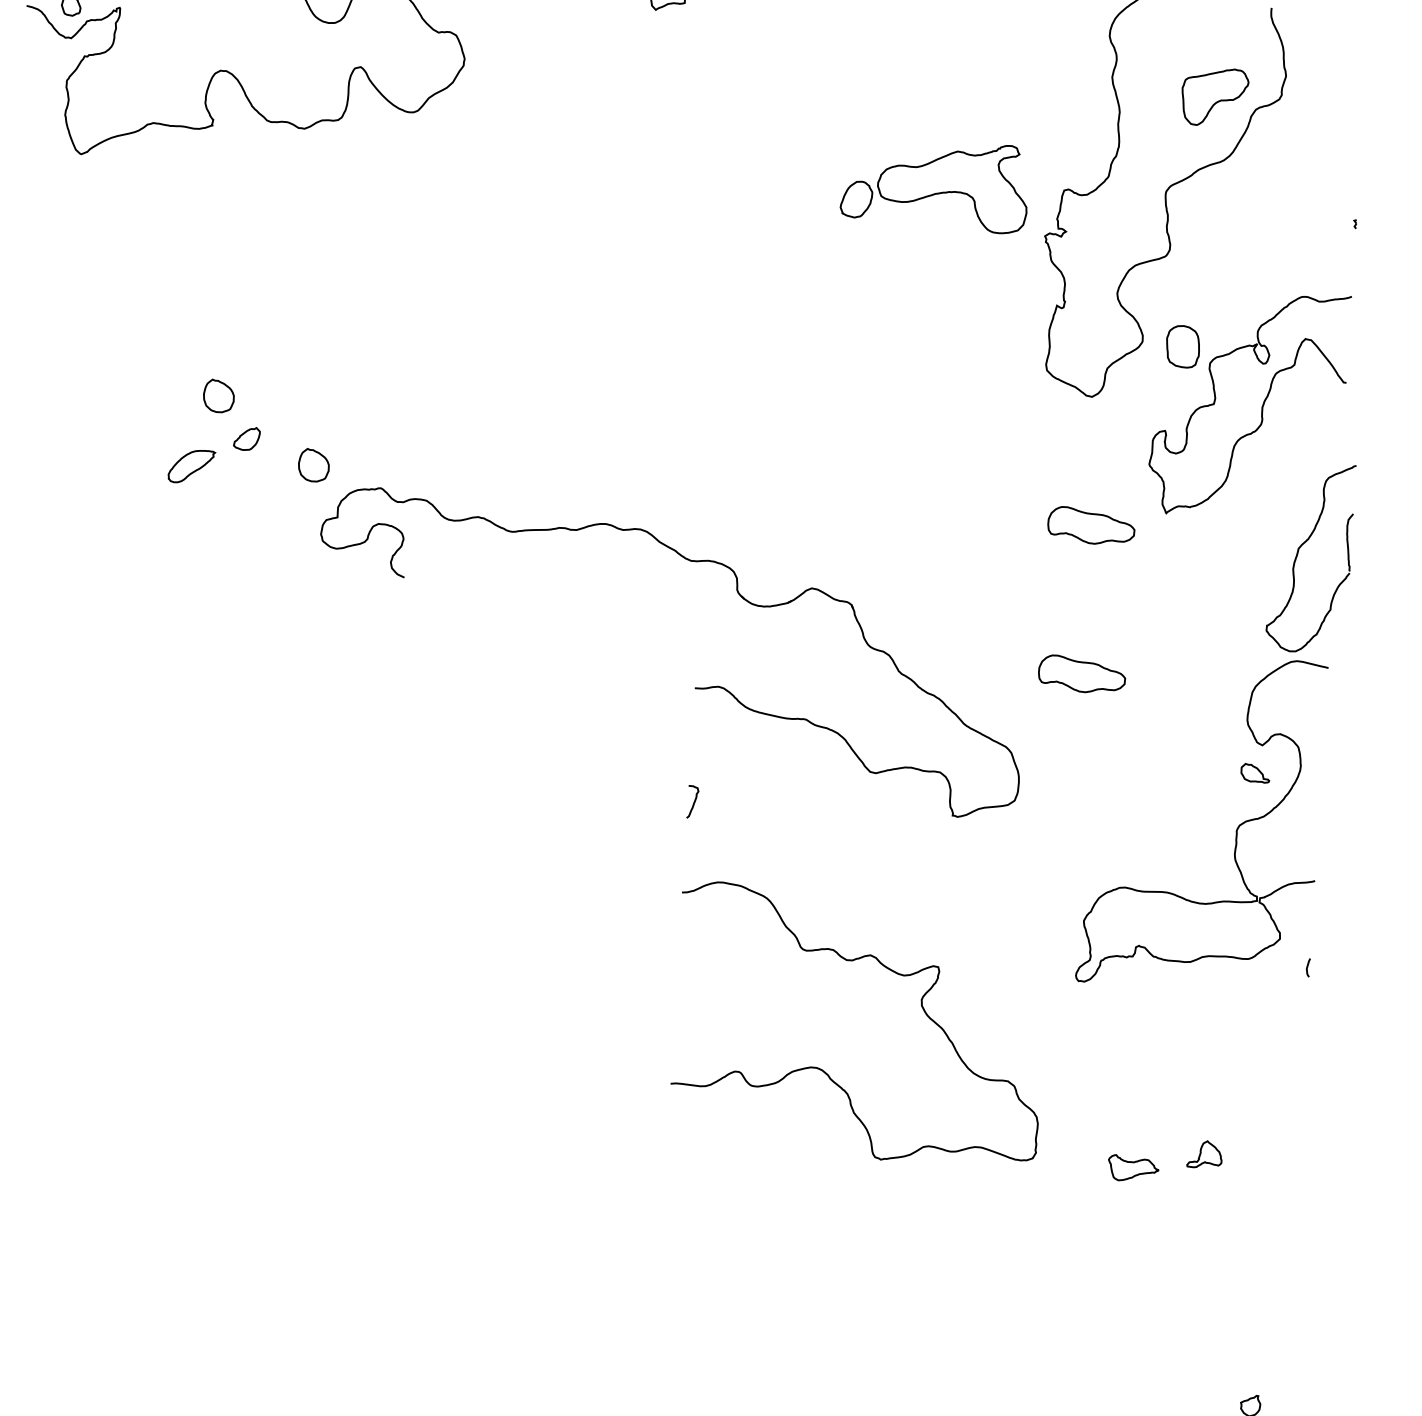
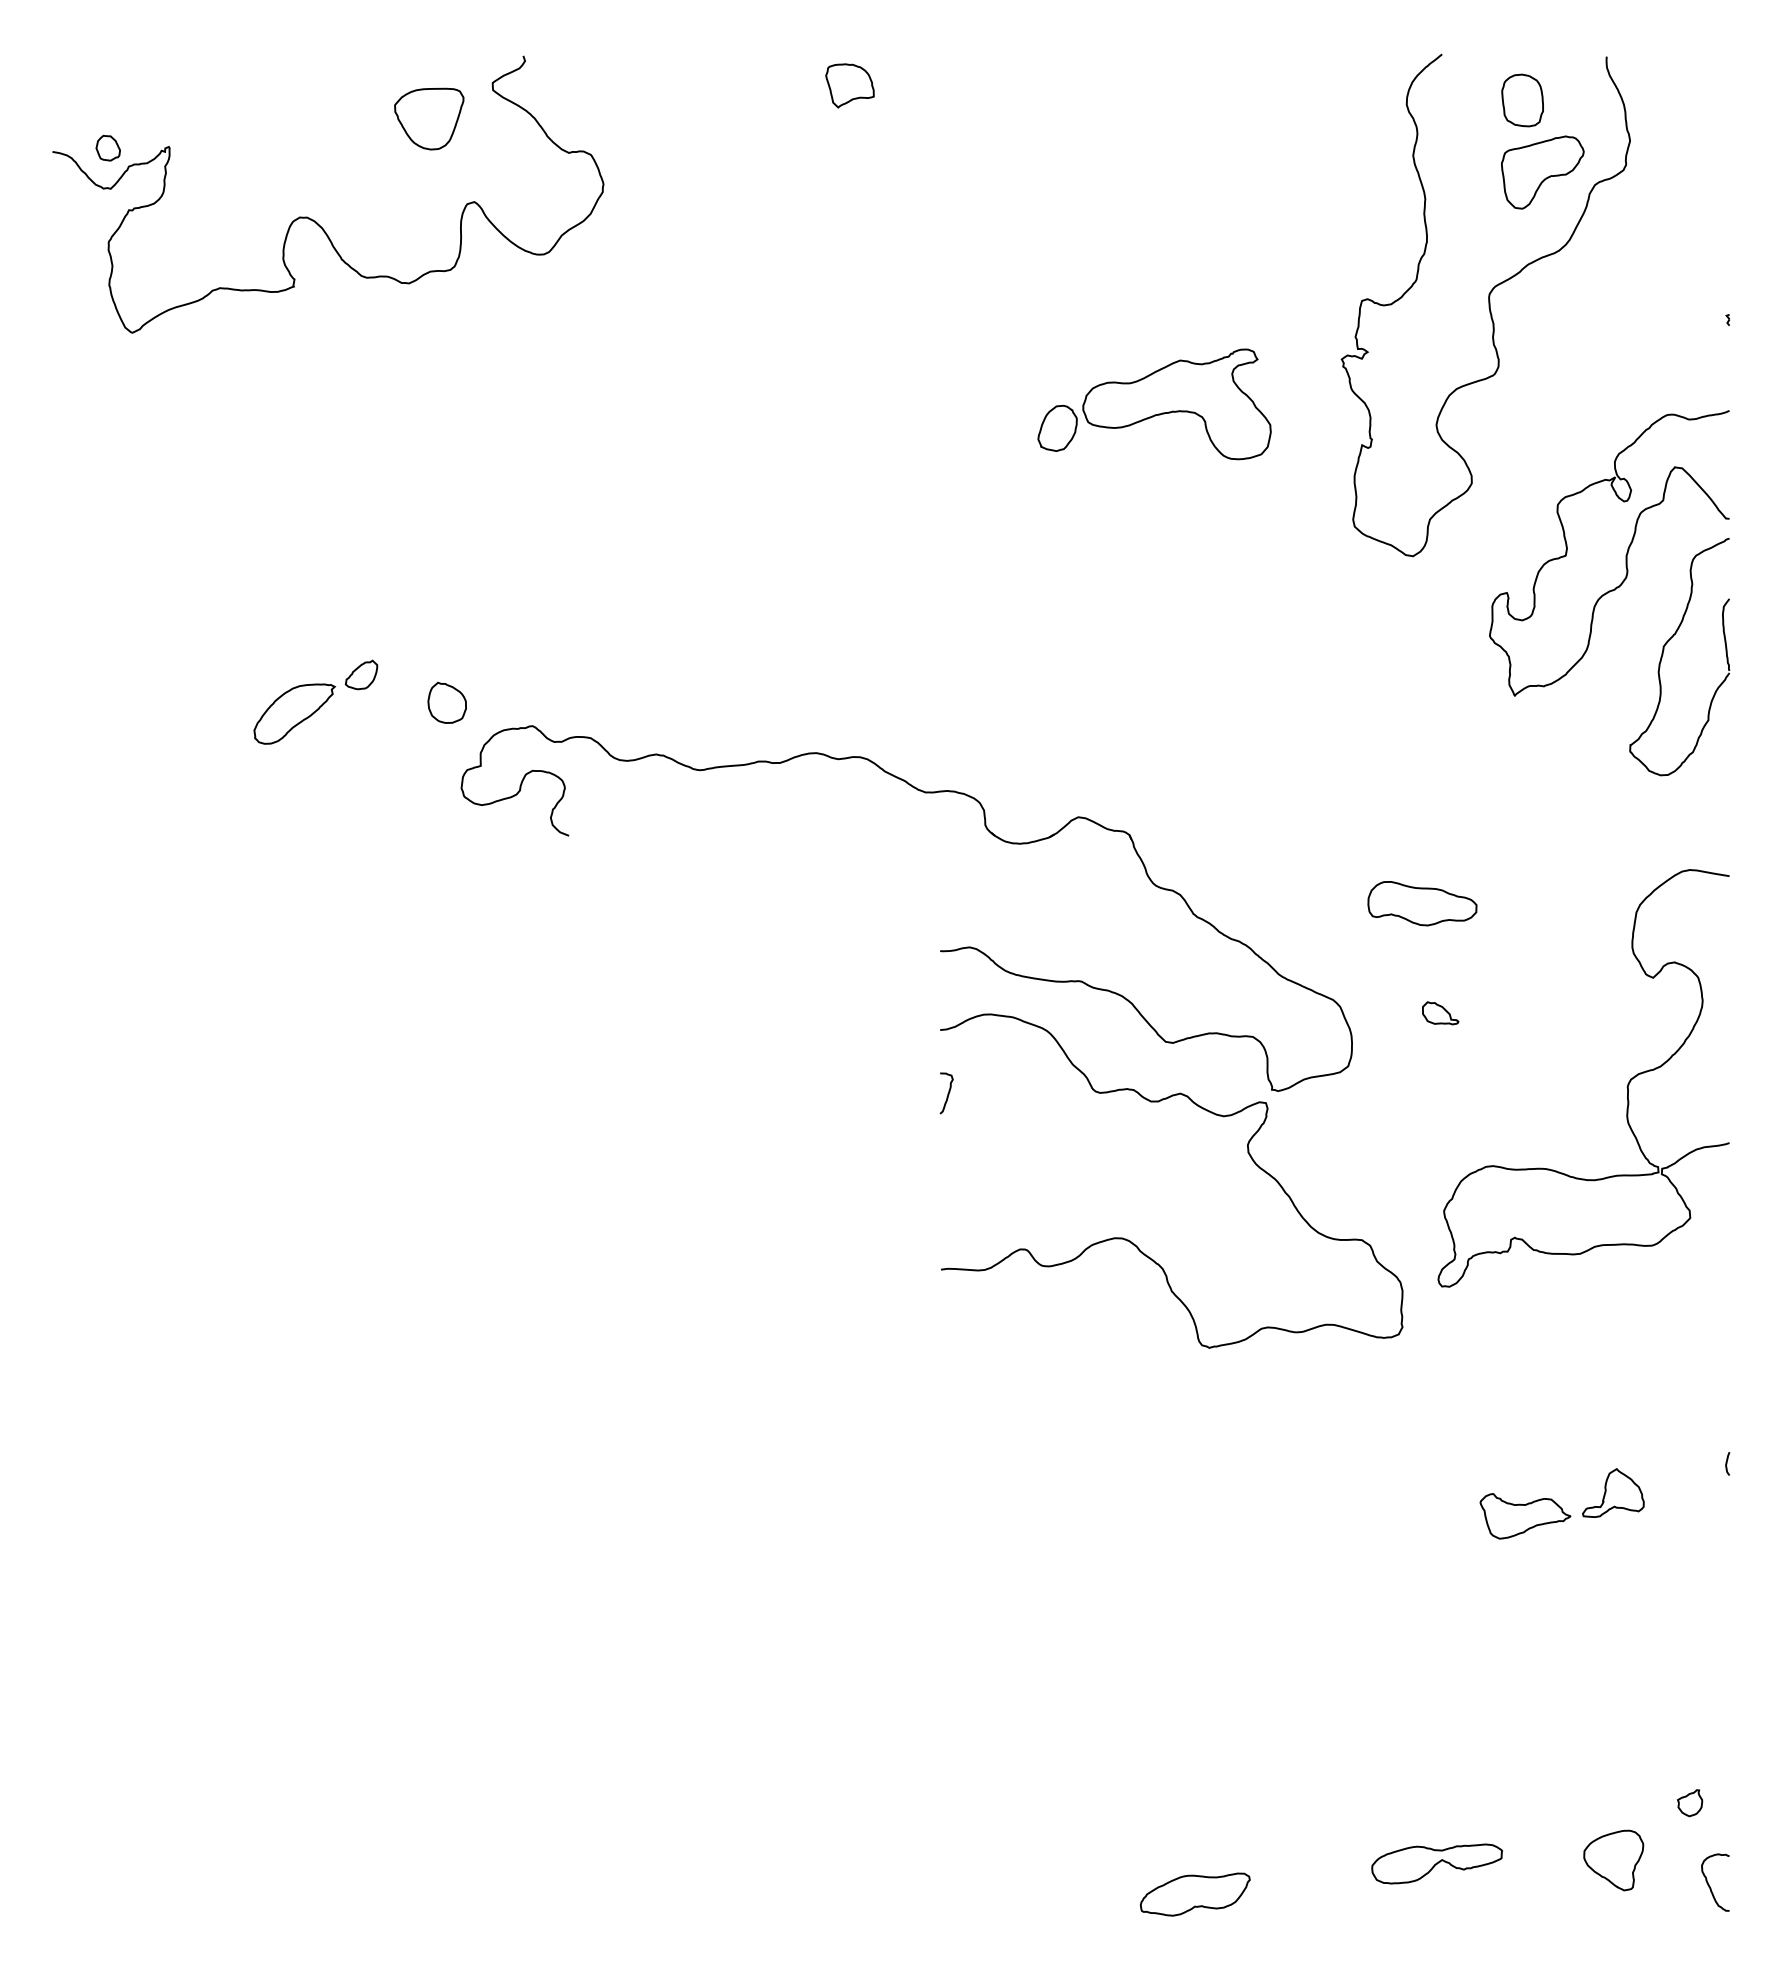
part: (935, 185) -> (1154, 404), moved
part: (1182, 346) -> (1522, 100), moved
part: (218, 395) -> (322, 623), removed
part: (191, 466) -> (294, 713), size x1.43
part: (1091, 526) -> (1422, 717), removed
part: (1297, 555) -> (1663, 655), moved
part: (1255, 773) -> (1440, 1013), moved
curve: (1308, 967) -> (1727, 1463), moved
curve: (823, 1069) -> (1130, 1240), moved
part: (1204, 1154) -> (1613, 1492), size x1.43
part: (1133, 1168) -> (1525, 1516), size x1.43

